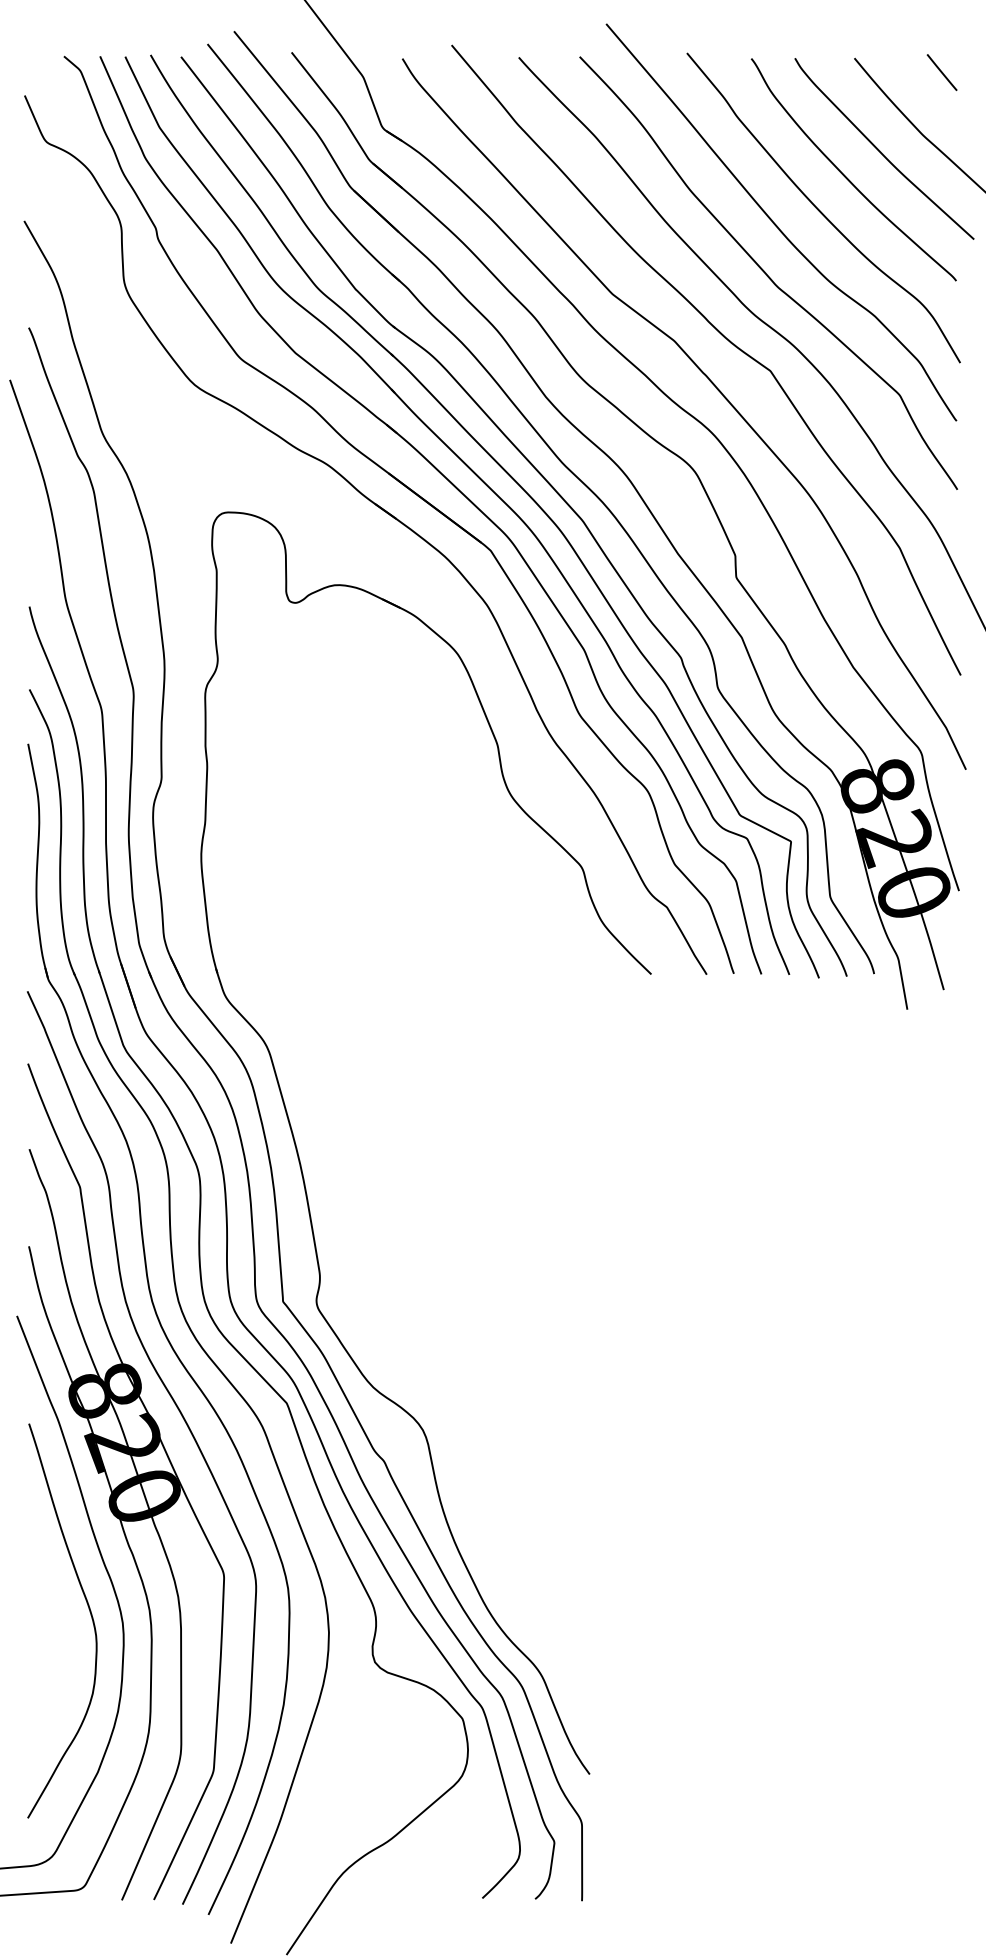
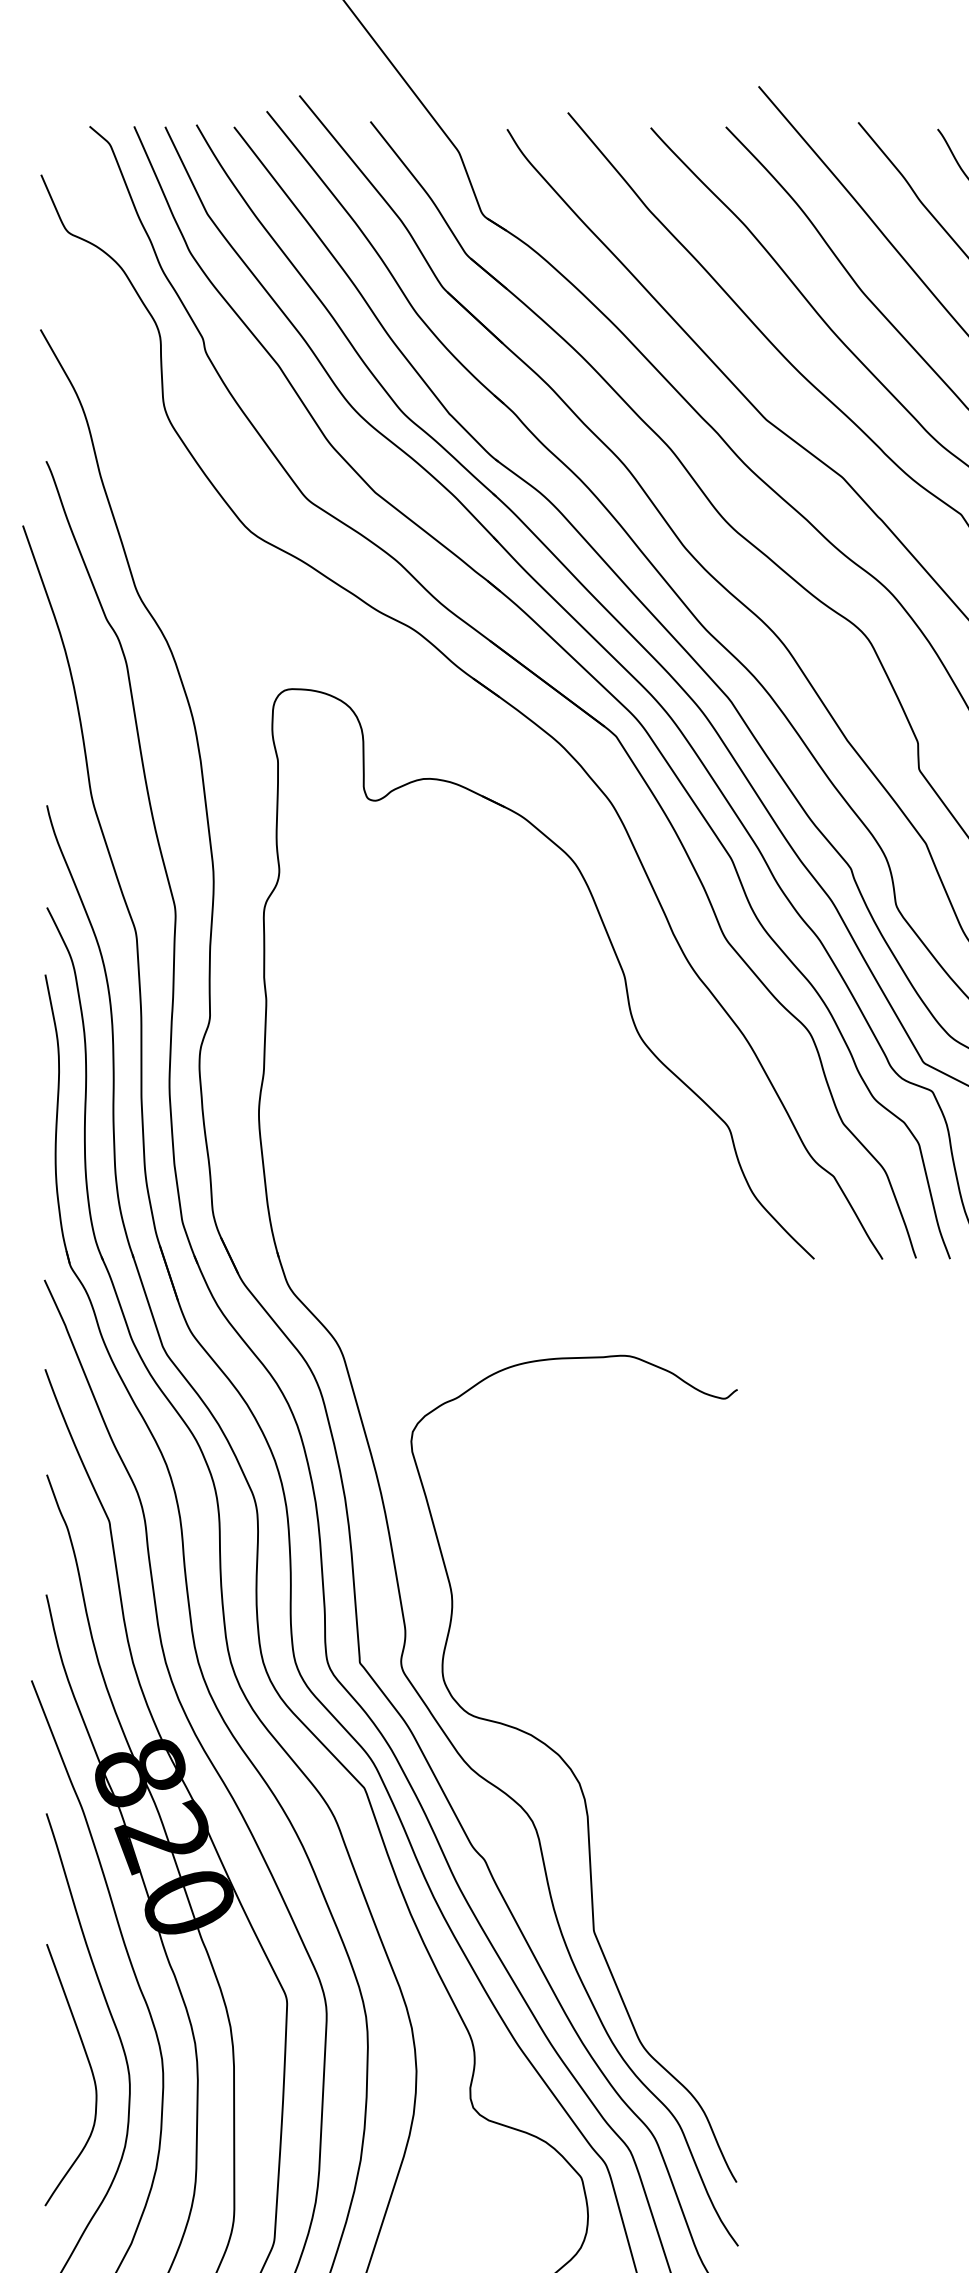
curve: (454, 1386) -> (571, 1767), added
curve: (64, 1631) -> (90, 2069), added

